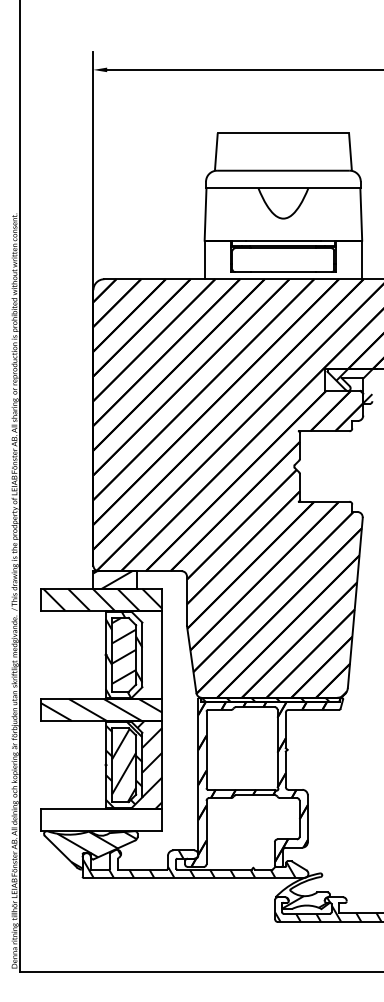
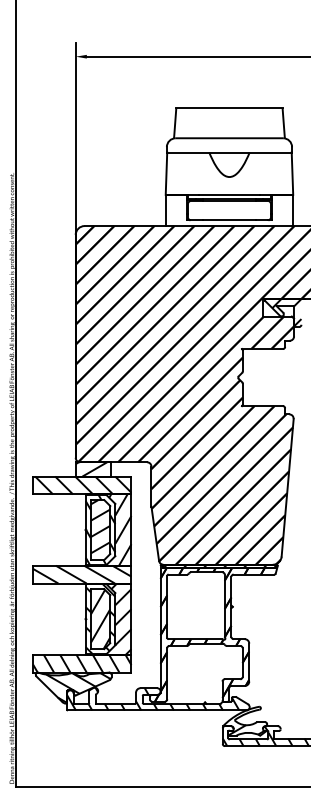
hatch: (134, 654) -> (108, 529), added
hatch: (101, 820) -> (82, 664), added

